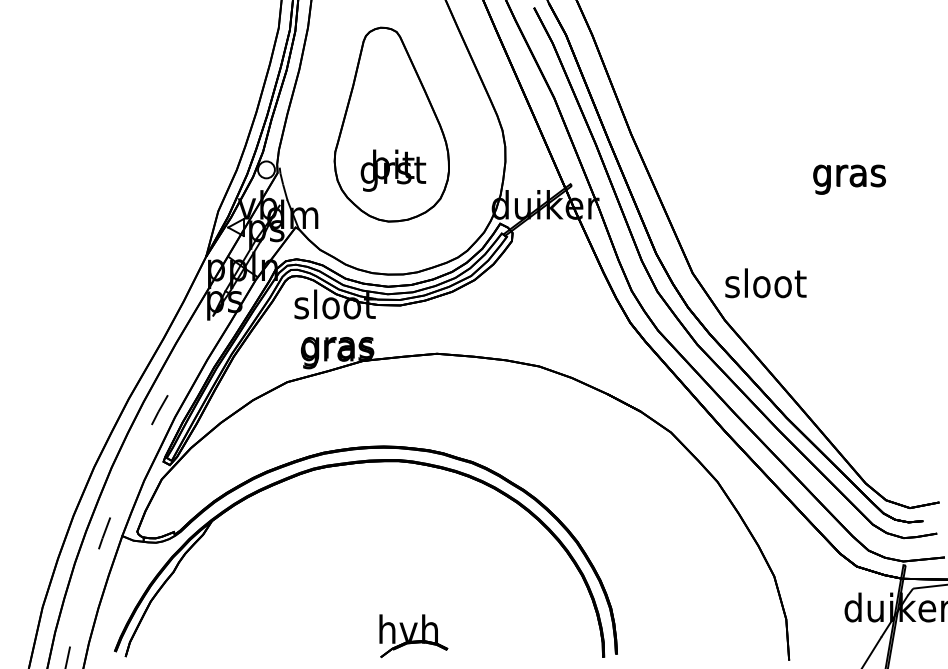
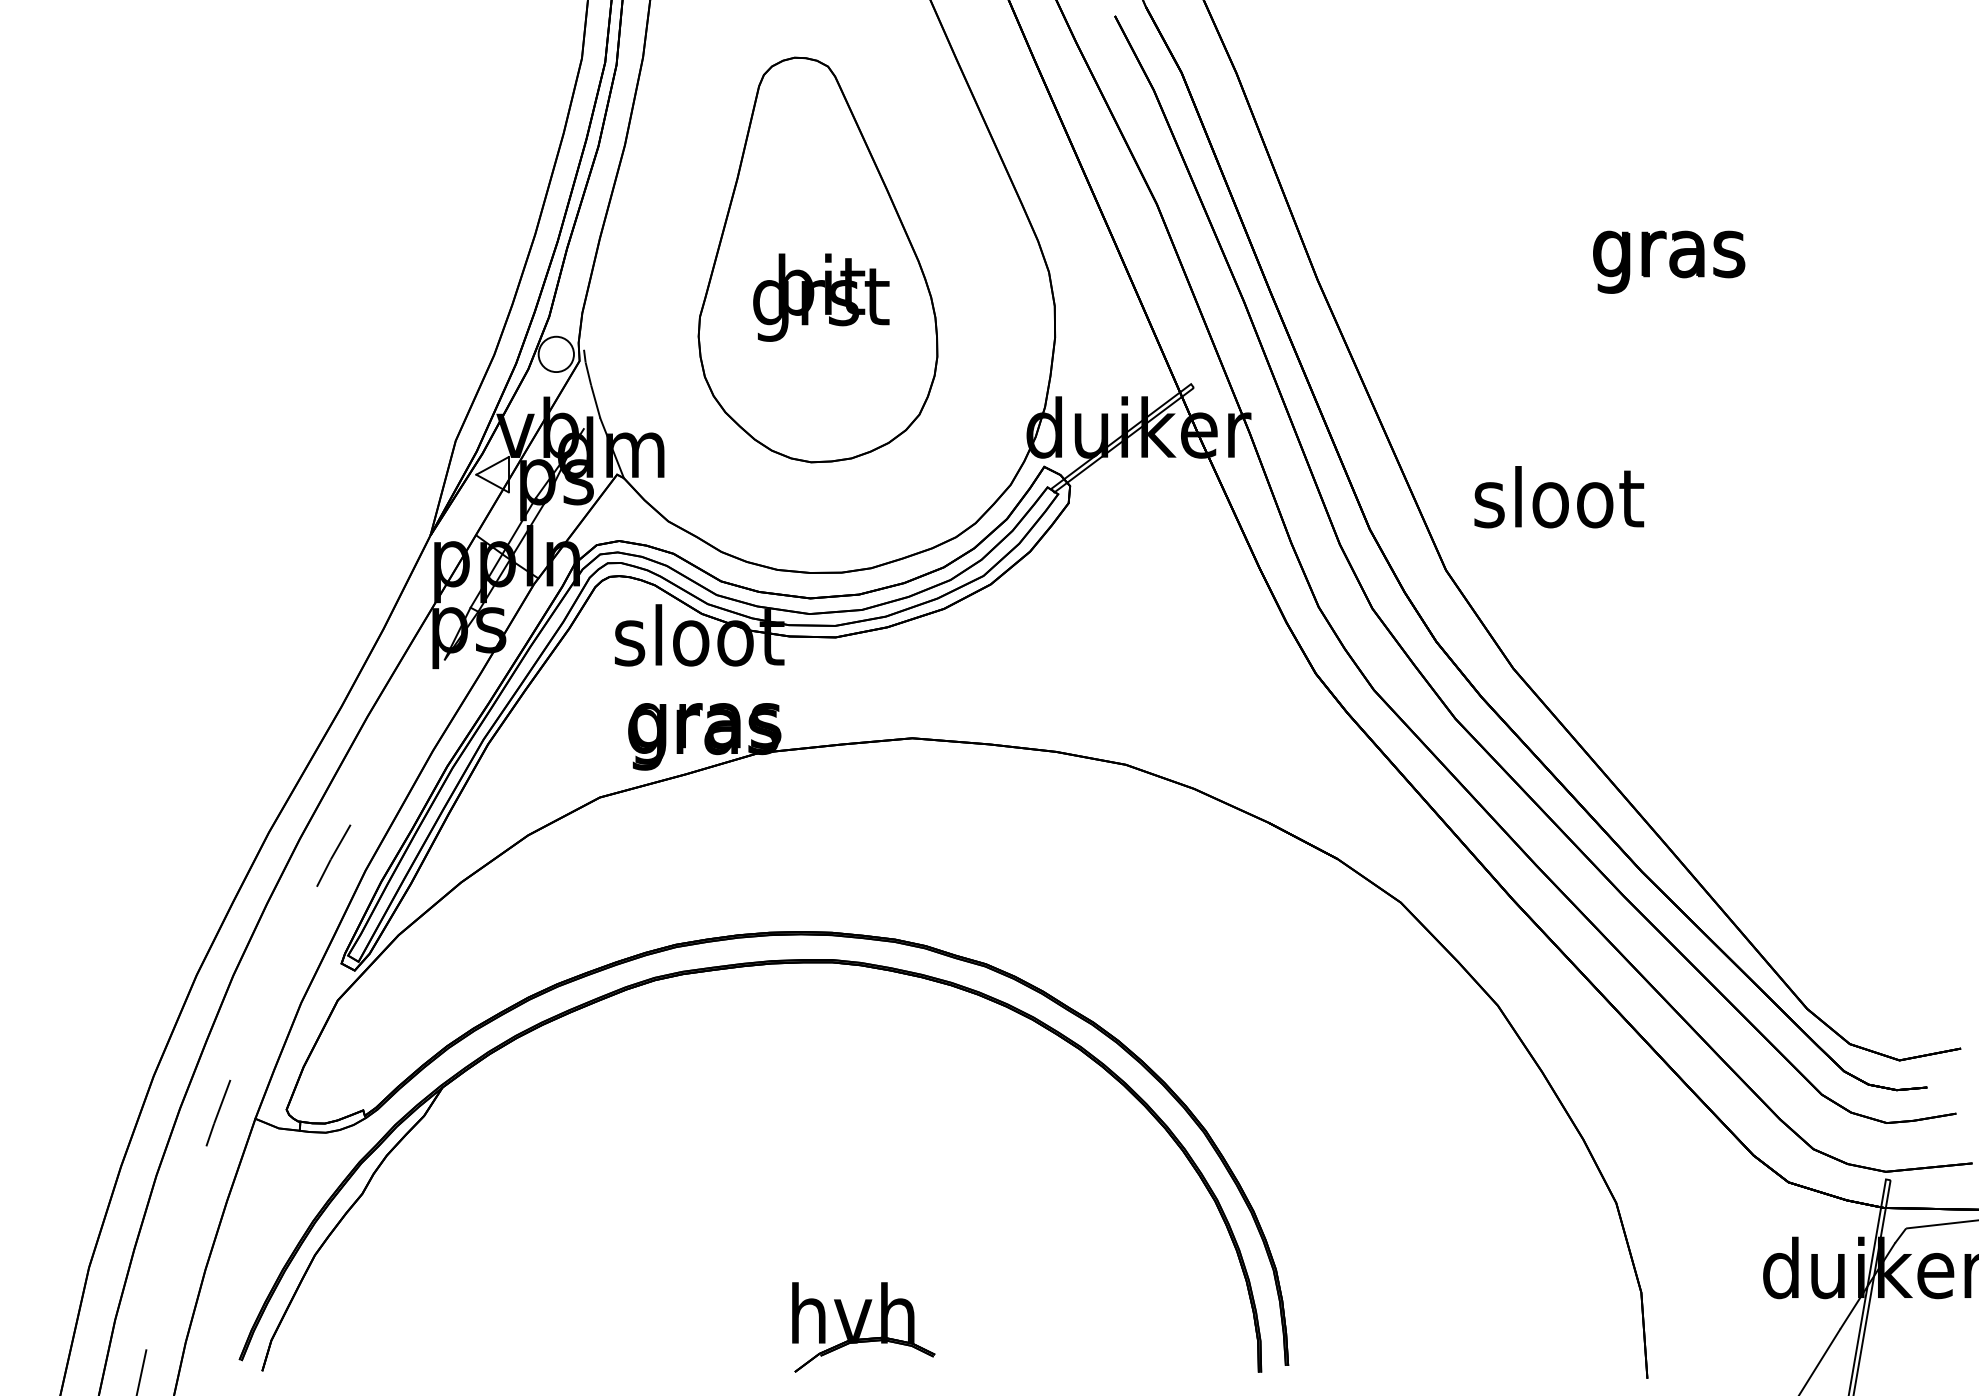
text: (393, 170) -> (821, 297), moved
text: (849, 179) -> (1668, 261), moved
text: (765, 283) -> (1558, 497), moved

